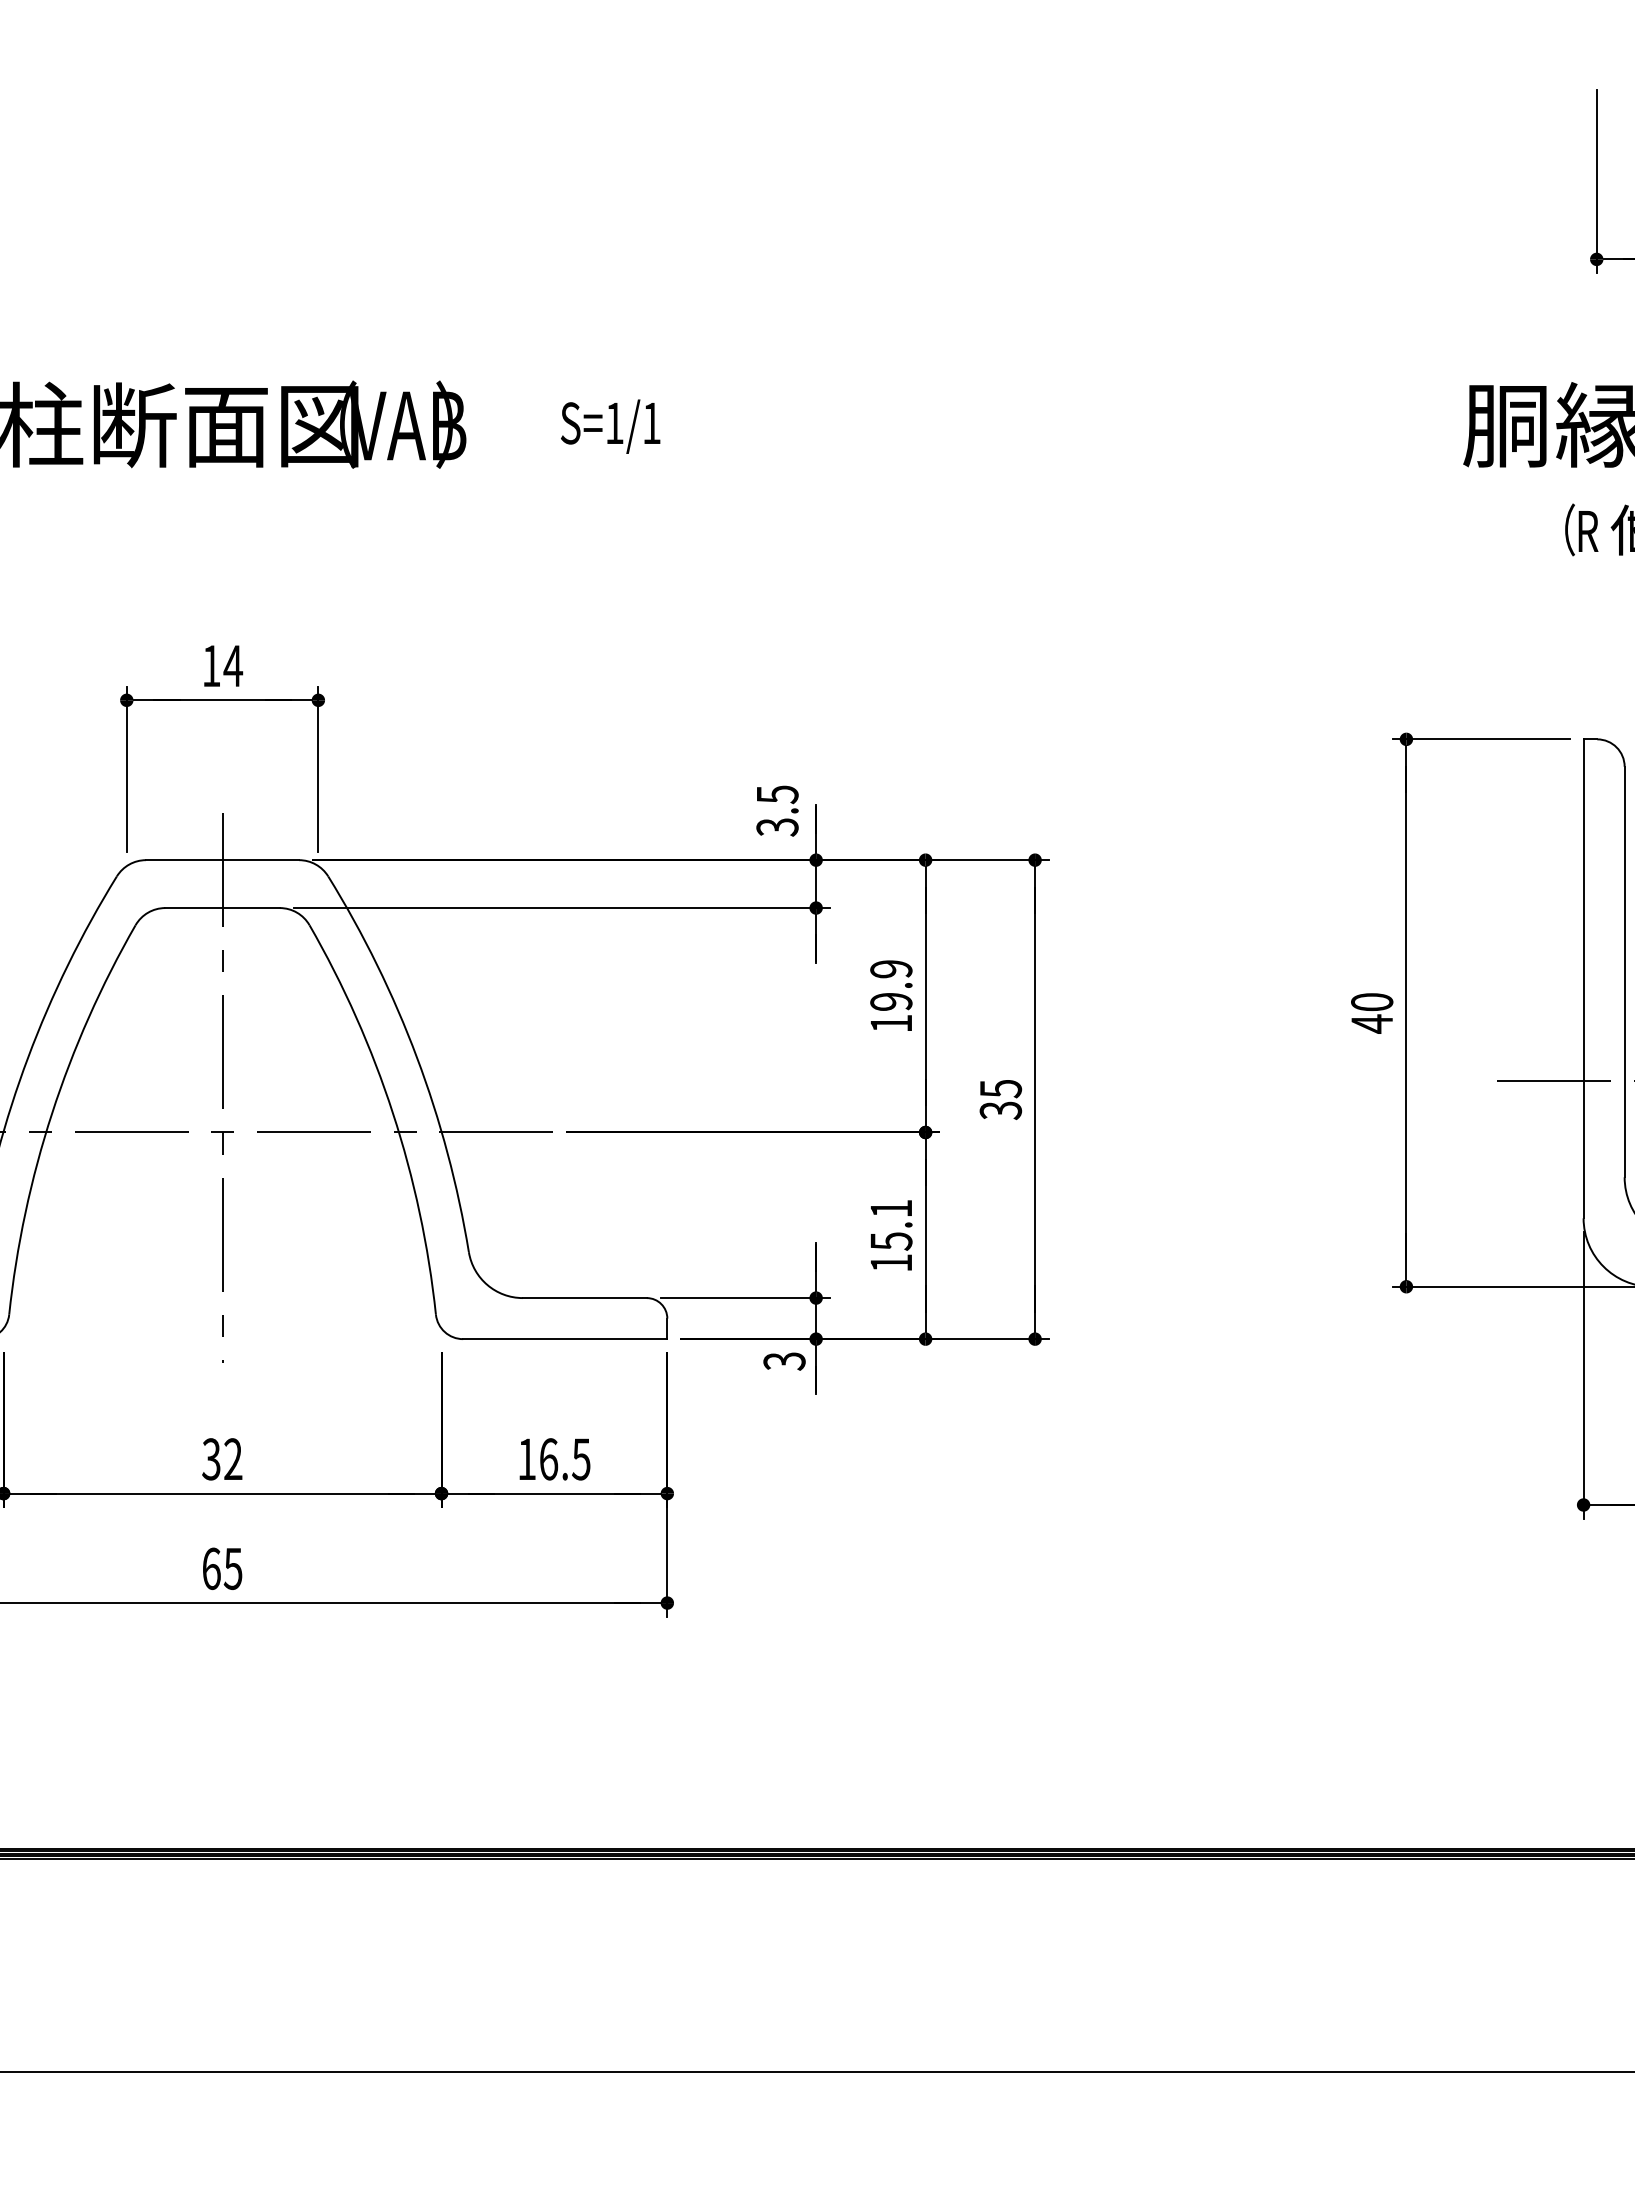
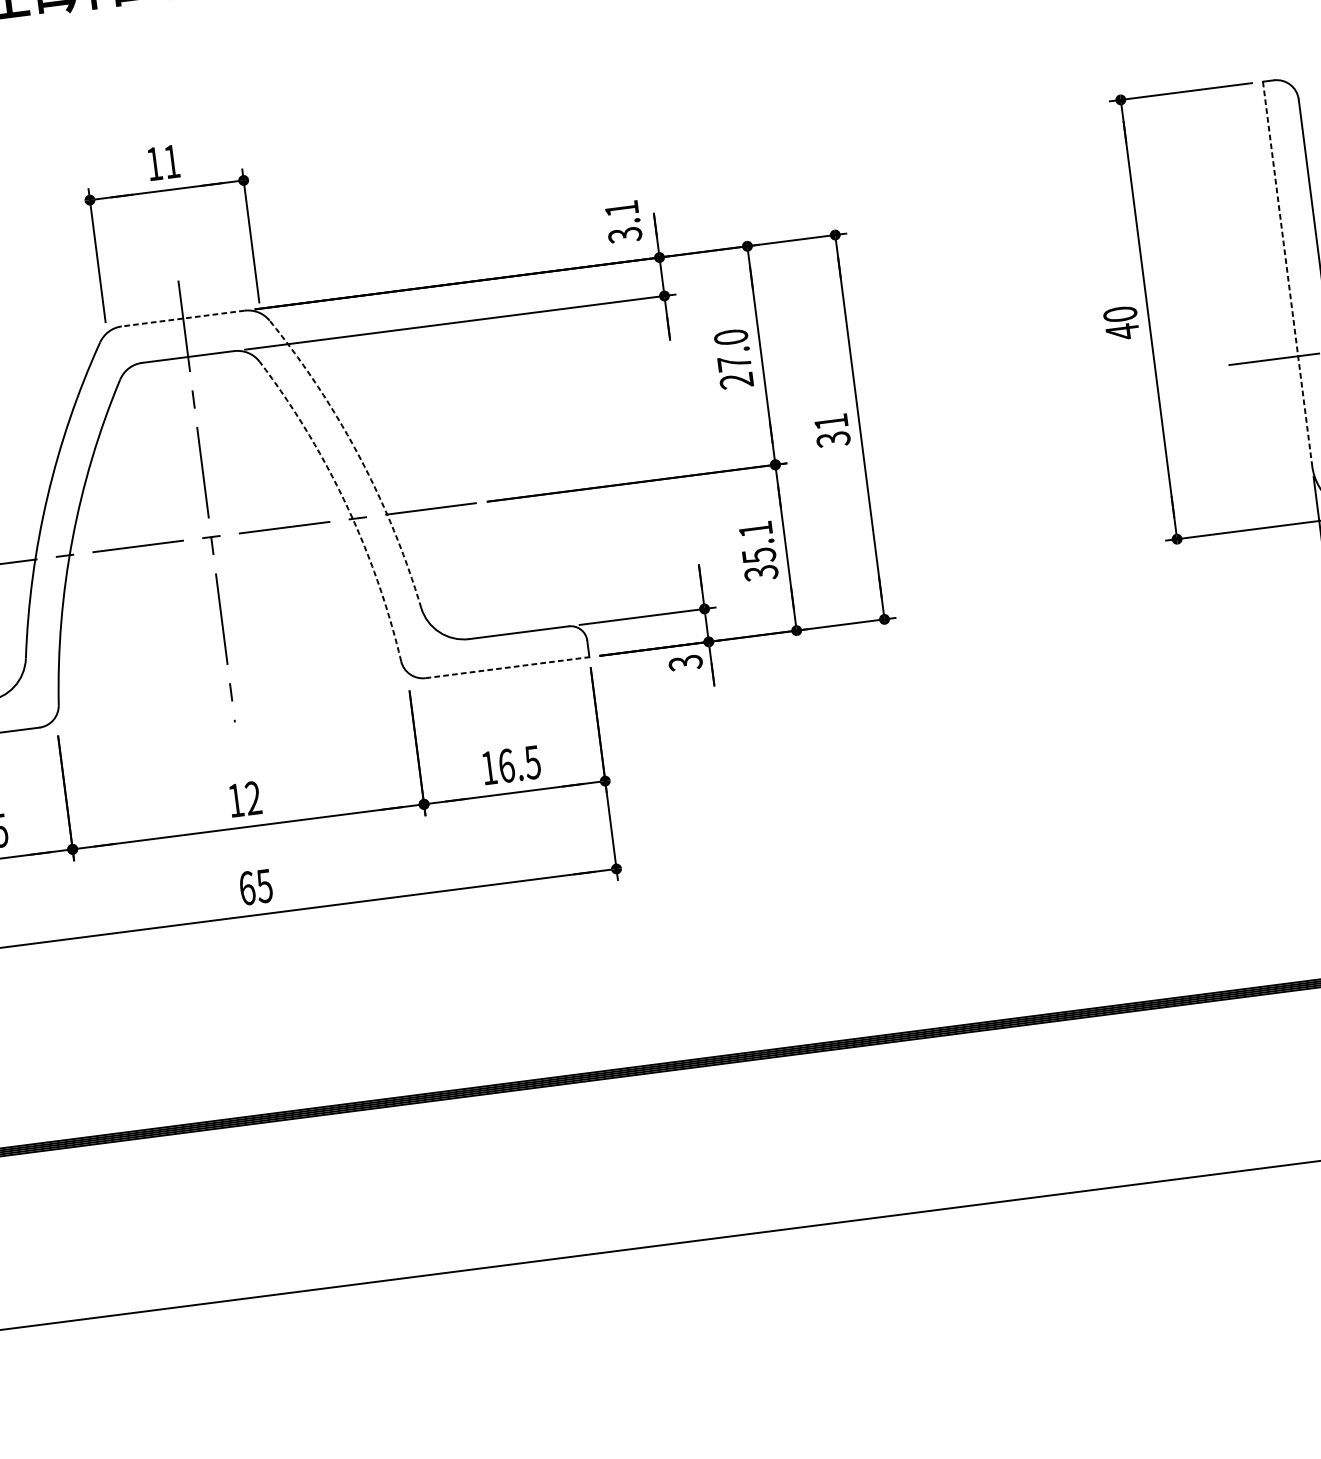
text: (233, 665) -> (172, 161), 14 -> 11
text: (777, 794) -> (621, 208), 3.5 -> 3.1
line: (222, 860) -> (183, 318), solid -> dashed
line: (1583, 979) -> (1287, 274), solid -> dashed
text: (891, 996) -> (734, 359), 19.9 -> 27.0
arc: (416, 1057) -> (359, 456), solid -> dashed
text: (1001, 1089) -> (831, 422), 35 -> 31
arc: (393, 1113) -> (346, 504), solid -> dashed
text: (891, 1263) -> (761, 573), 15.1 -> 35.1
line: (565, 1339) -> (507, 667), solid -> dashed
text: (211, 1459) -> (235, 800), 32 -> 12

